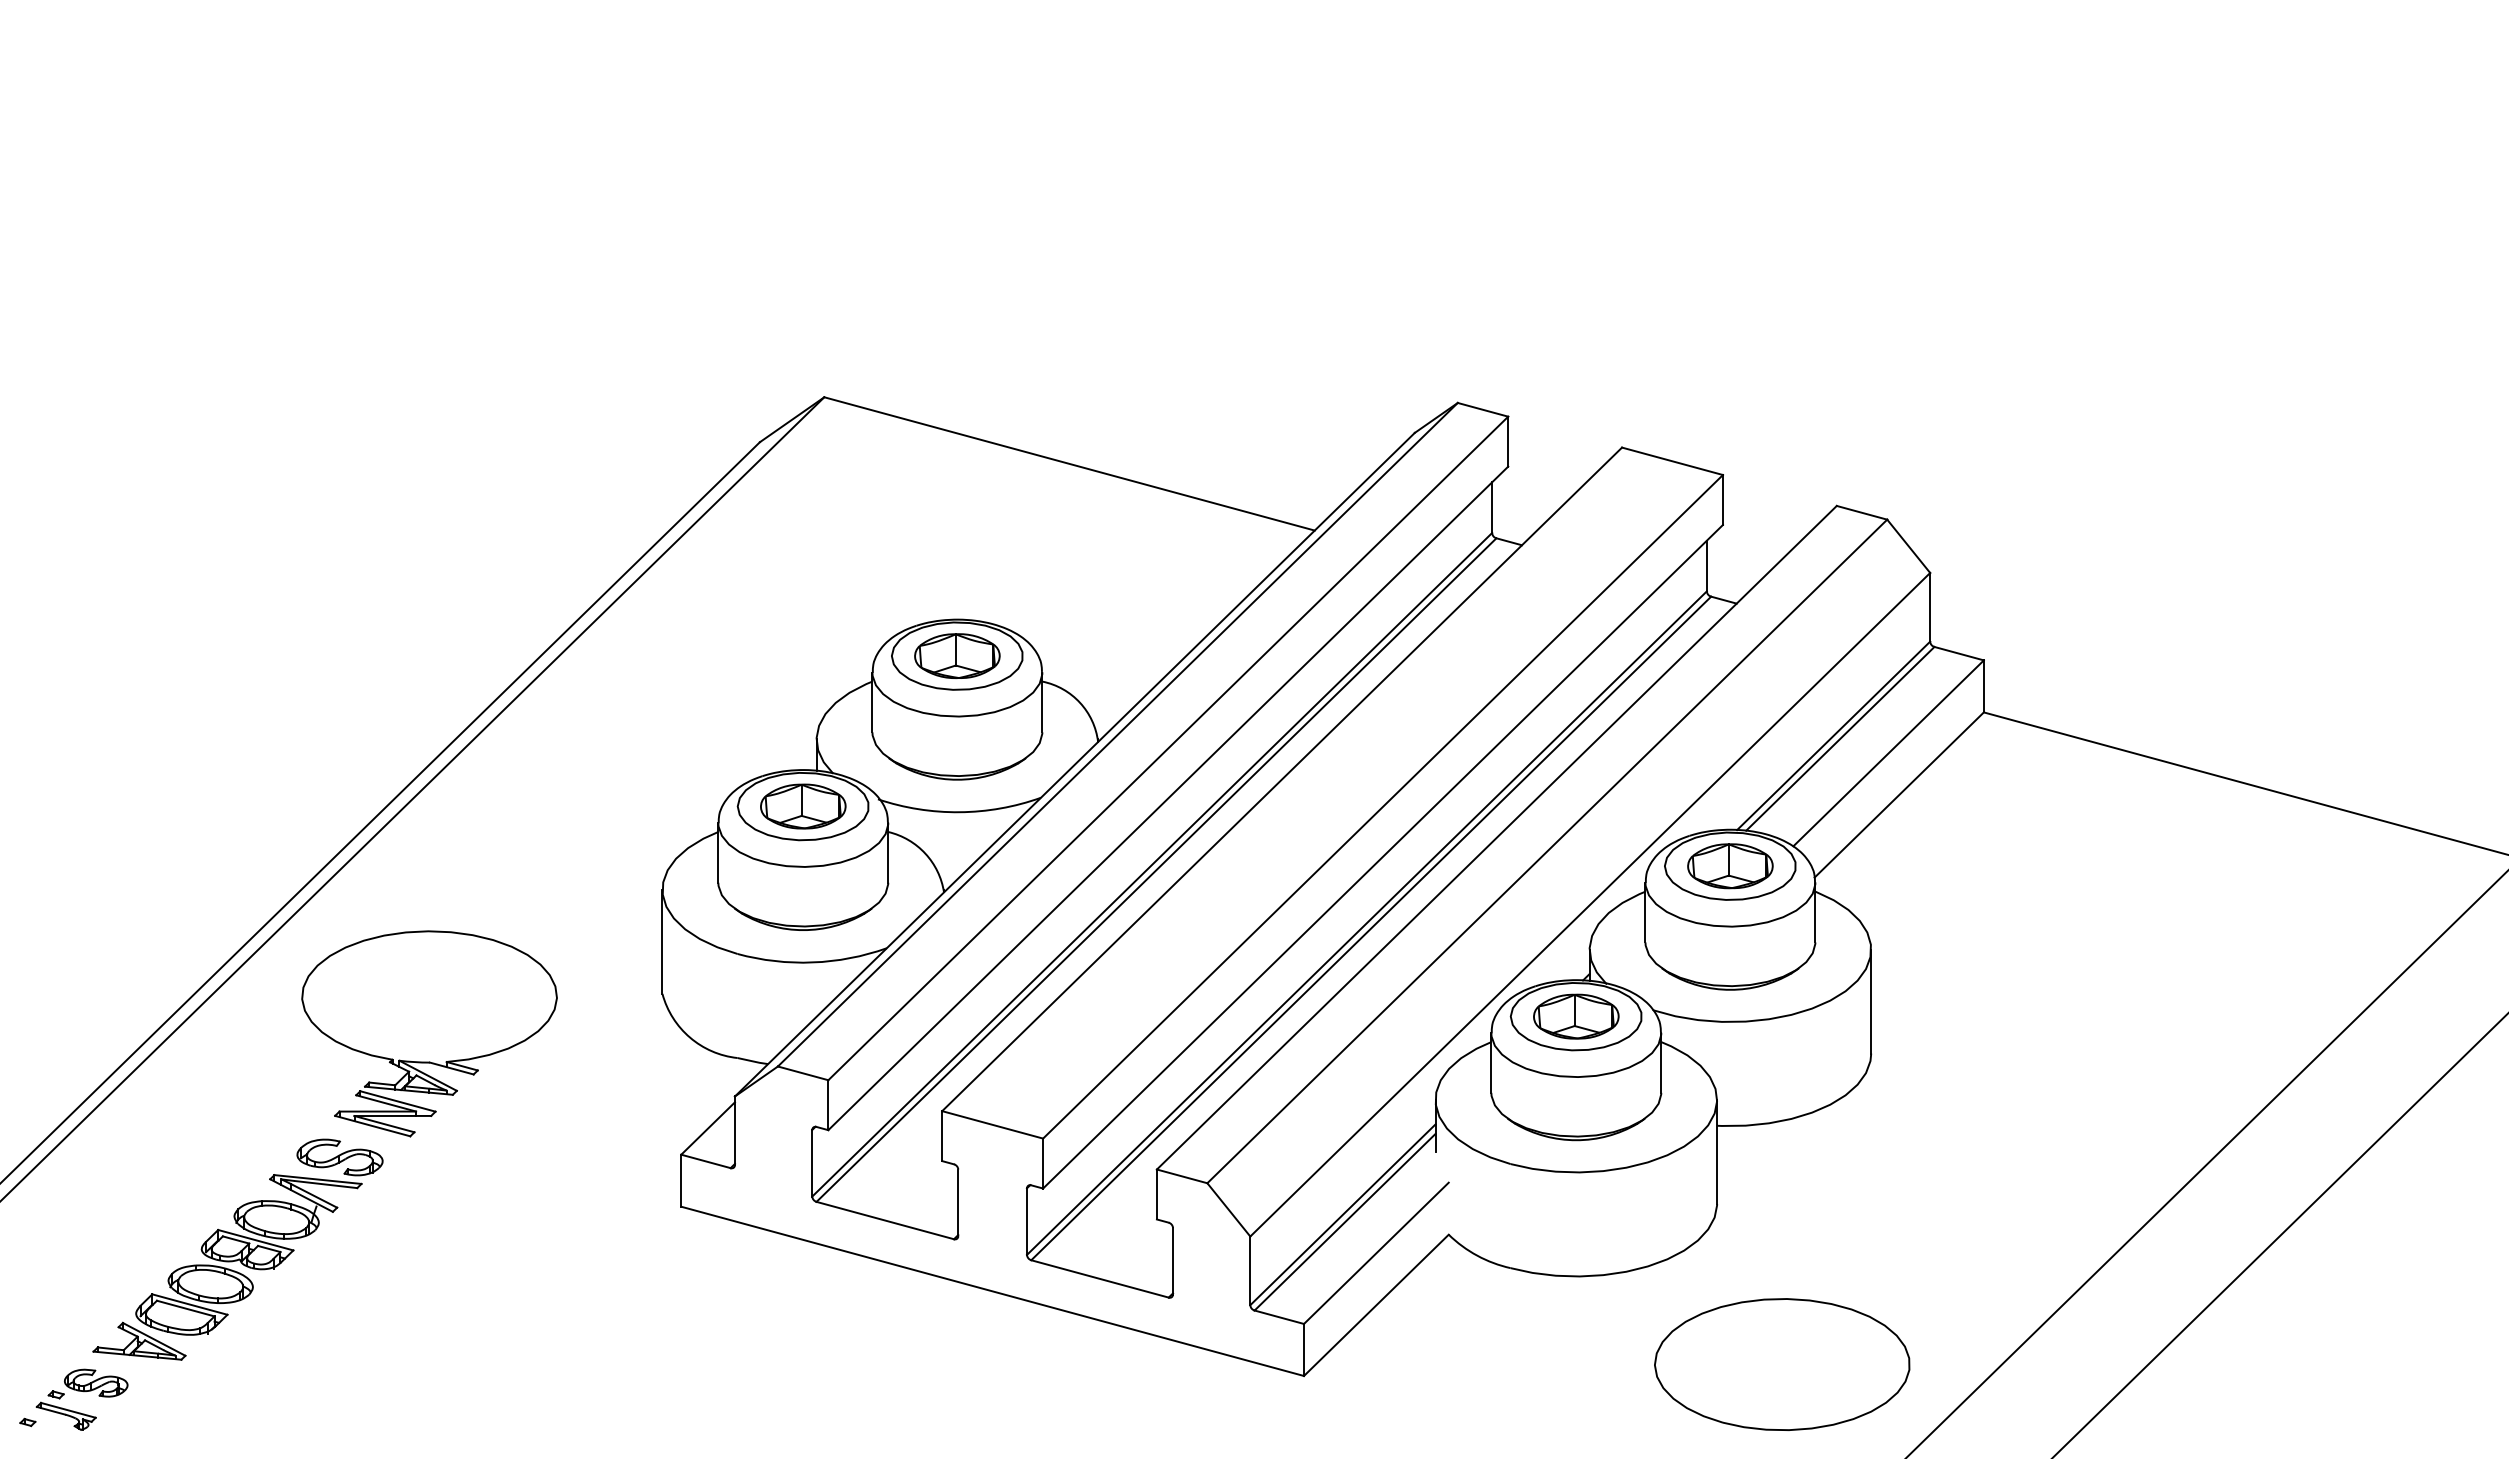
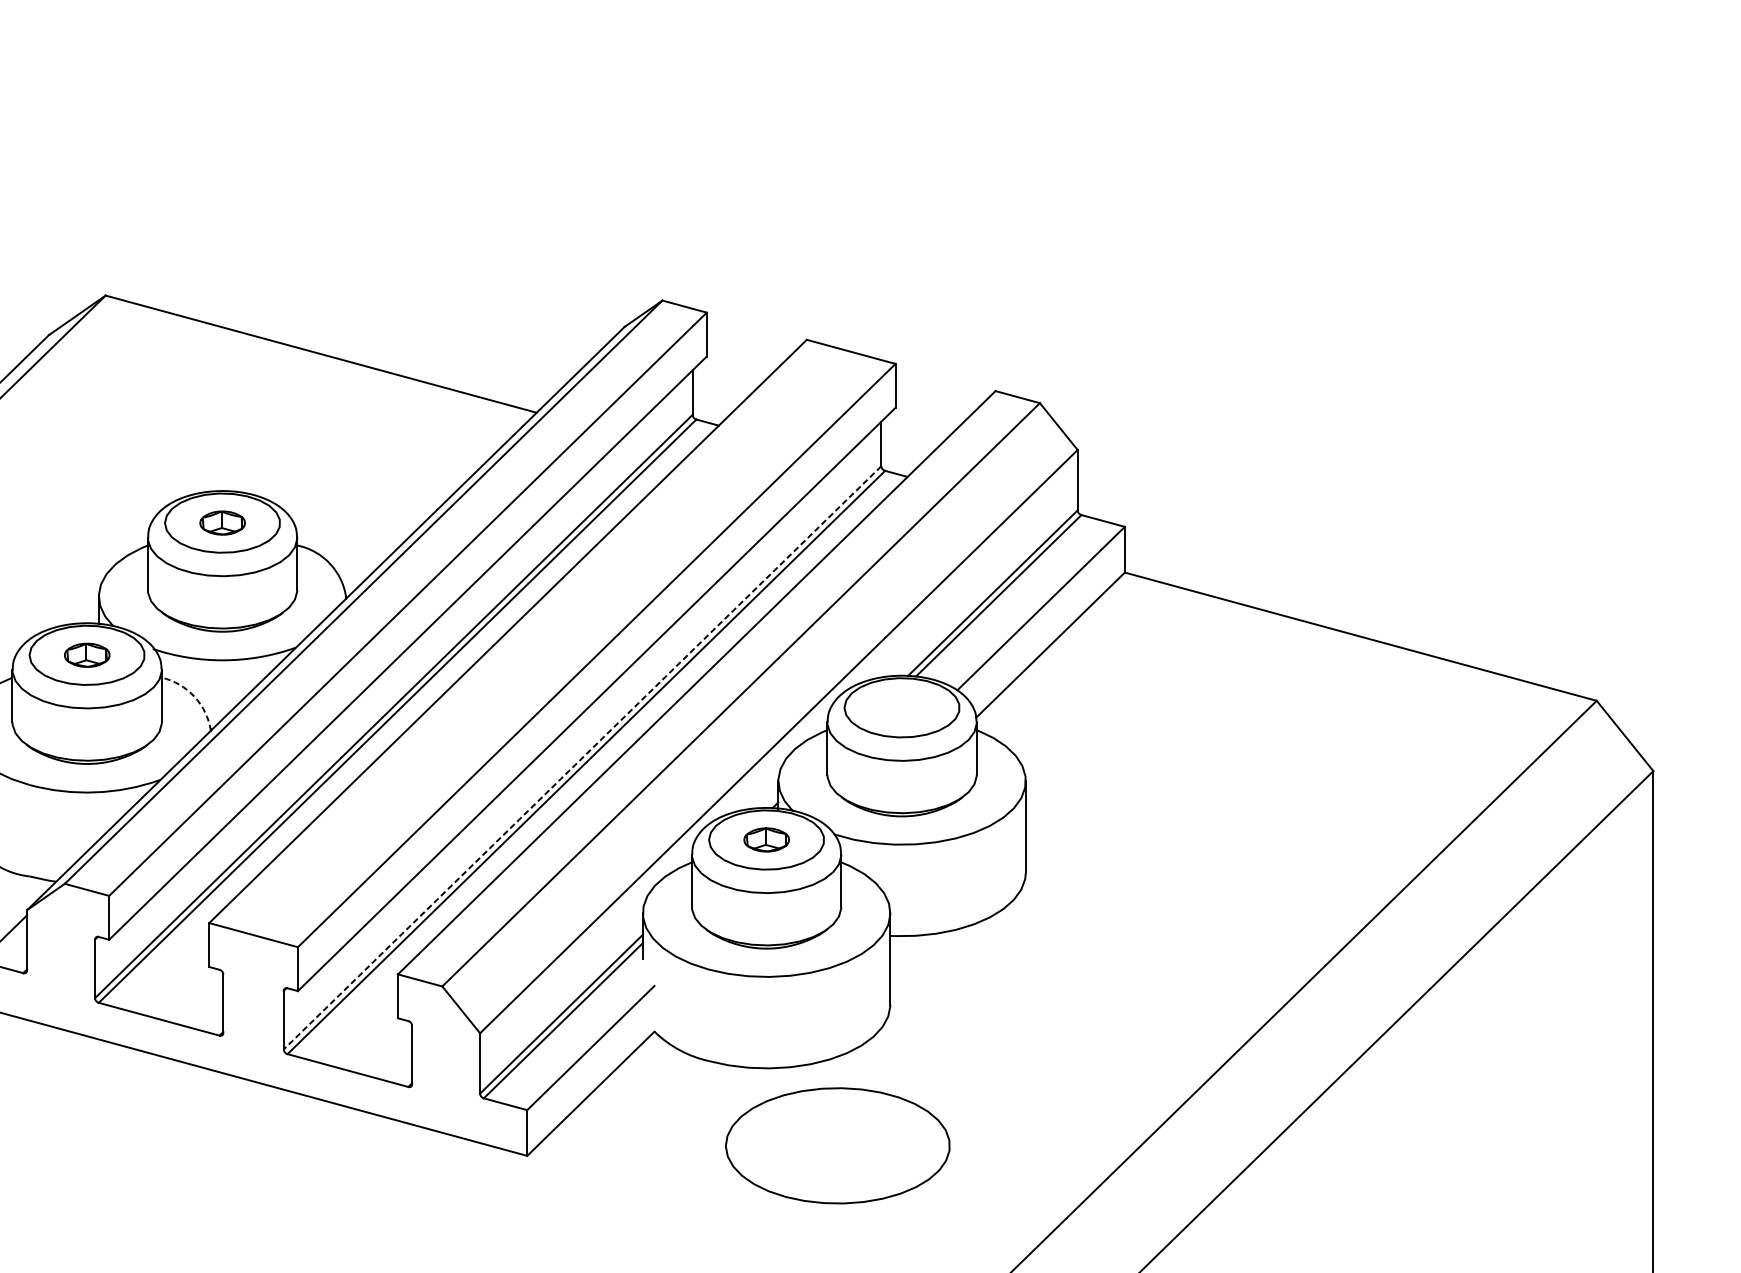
part: (957, 655) -> (222, 522), size x0.6
part: (803, 806) -> (87, 655), size x0.6
arc: (925, 853) -> (194, 696), solid -> dashed
part: (1730, 866) -> (902, 708), removed
line: (1366, 923) -> (582, 758), solid -> dashed
part: (1576, 1016) -> (766, 839), size x0.6
part: (1782, 1364) -> (838, 1145), moved

